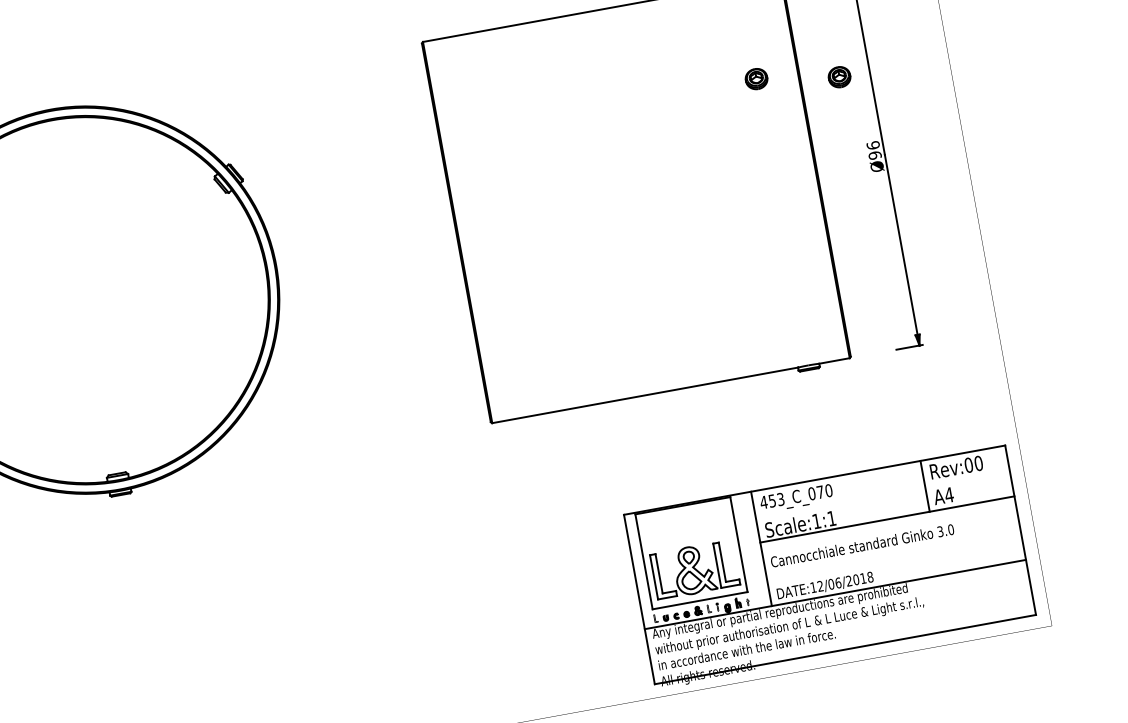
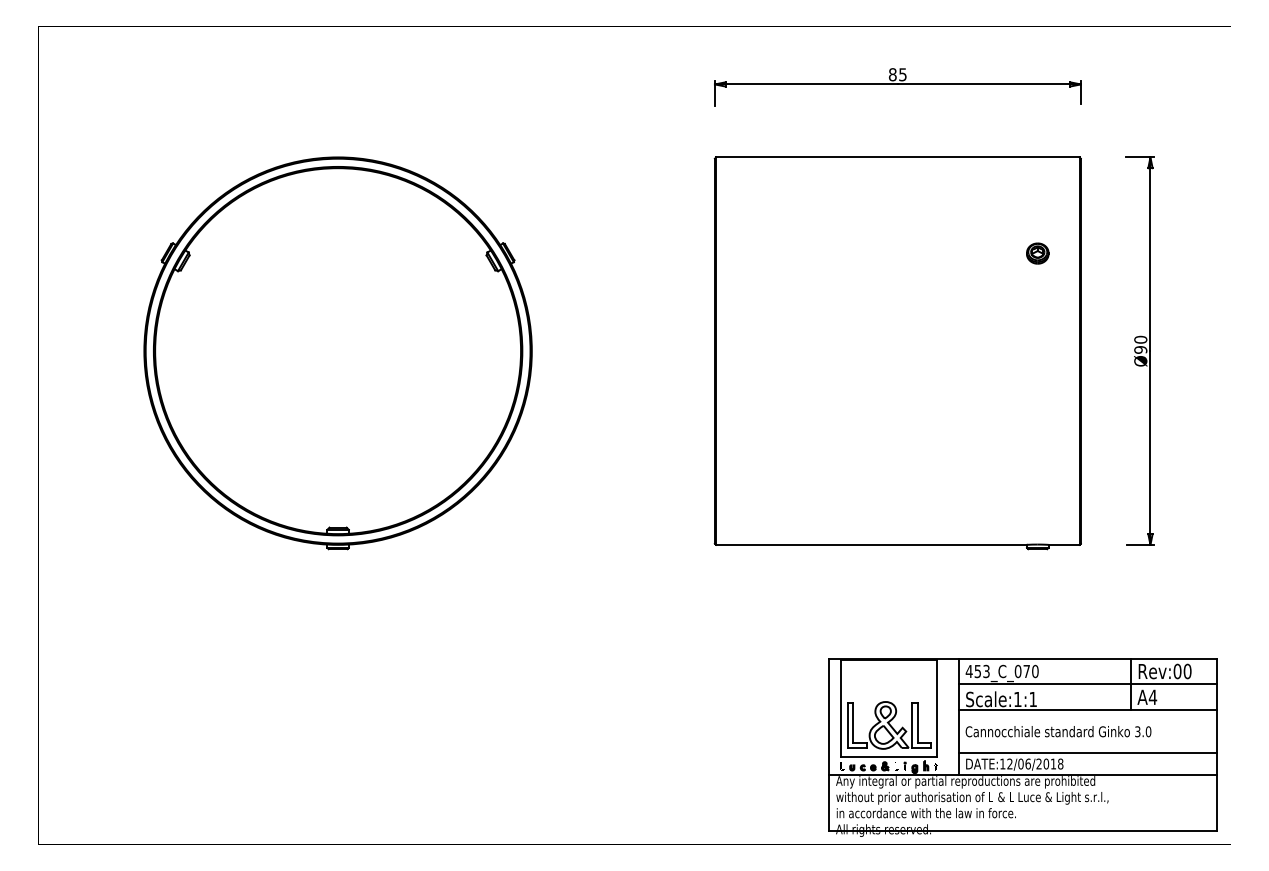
part: (839, 77) -> (1119, 266), removed
text: (873, 145) -> (1140, 339), Ø96 -> Ø90
line: (882, 494) -> (1087, 684), added
line: (894, 562) -> (1087, 753), added

